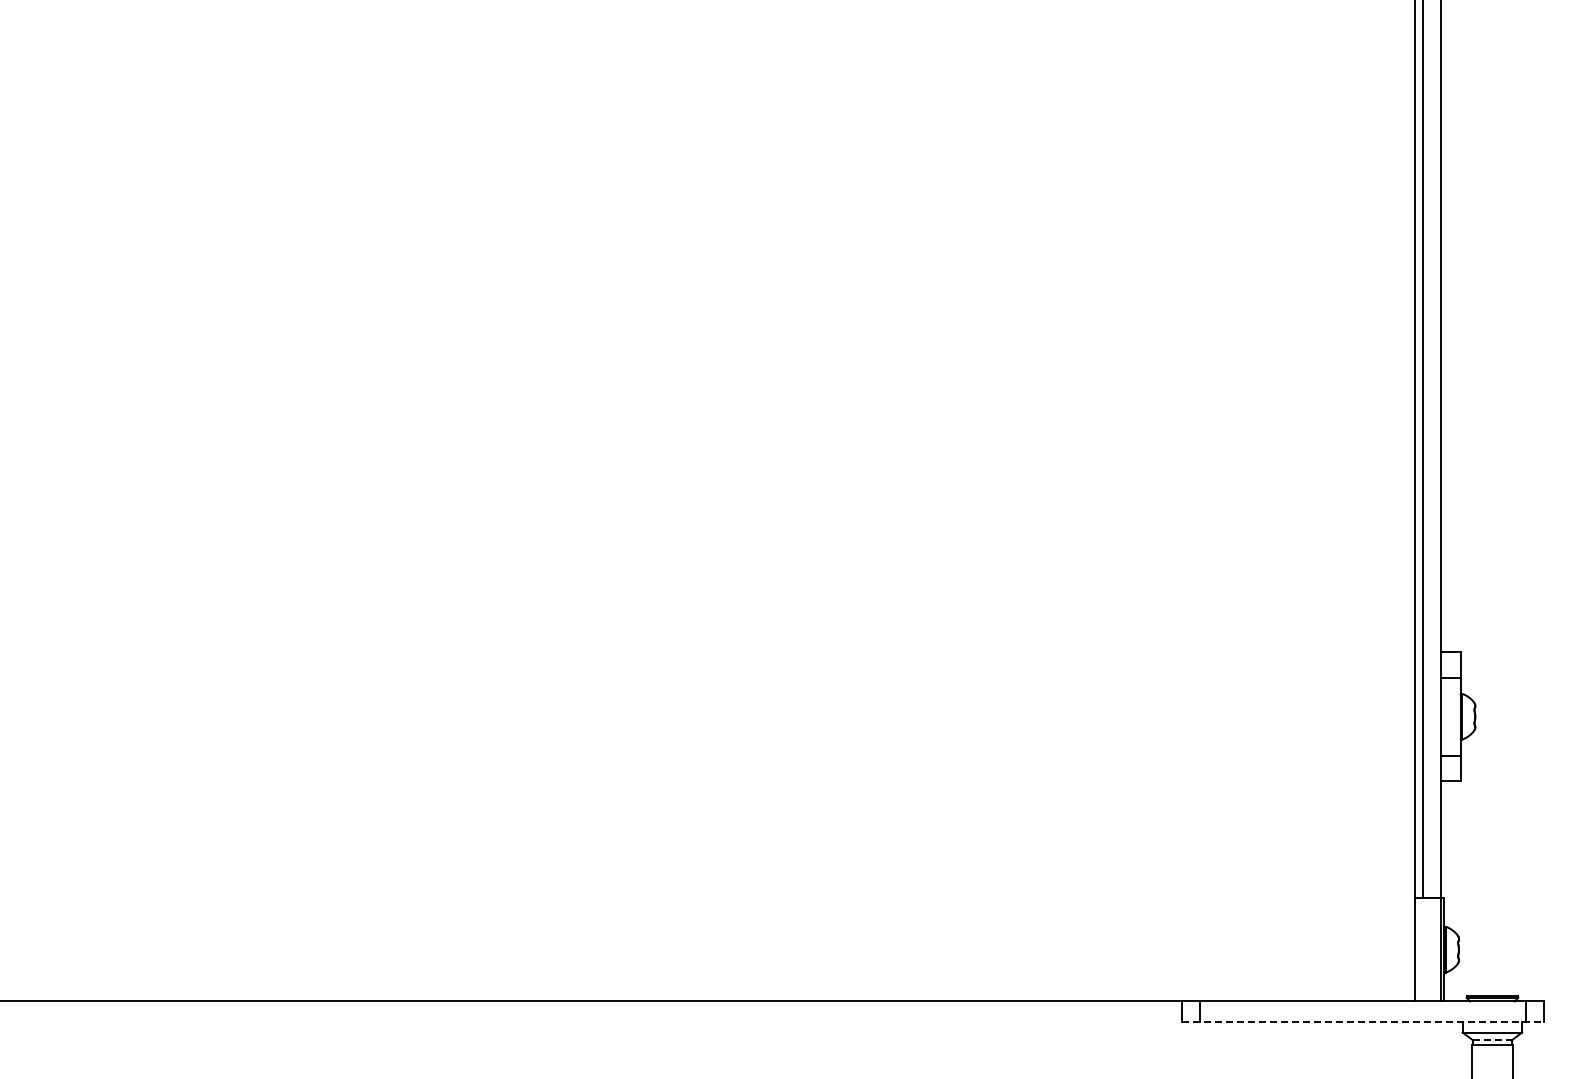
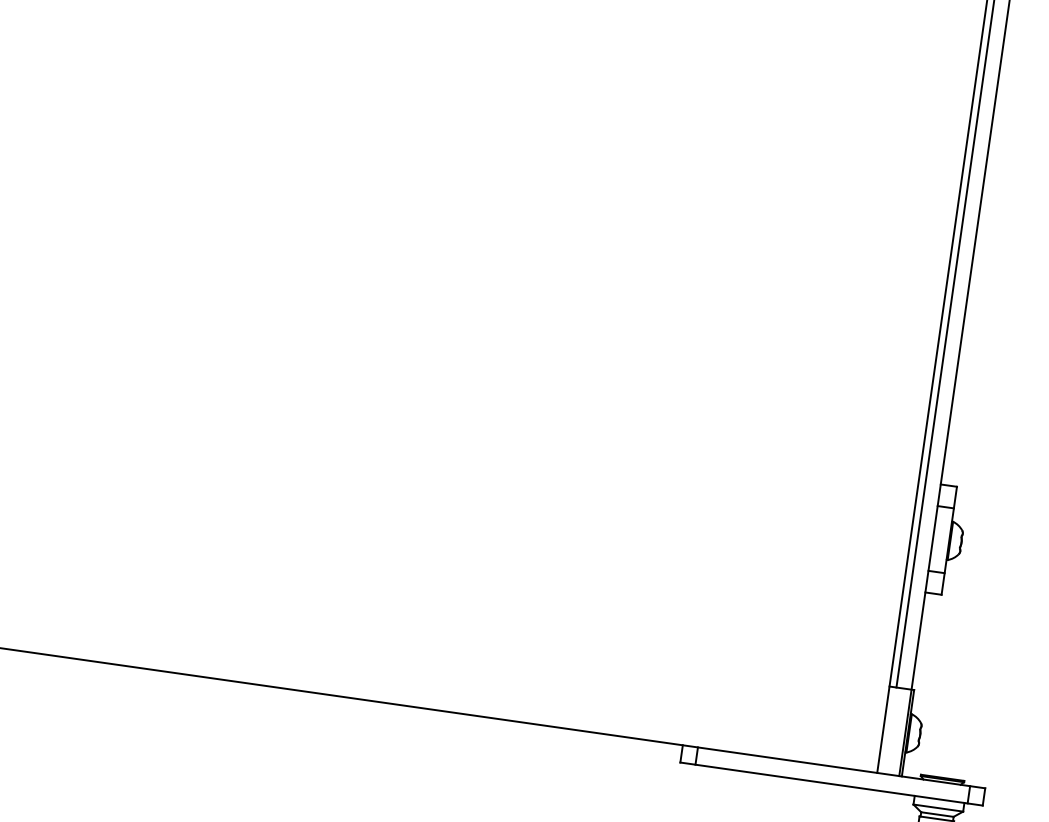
line: (1363, 1022) -> (831, 784), dashed -> solid
line: (1492, 1040) -> (937, 814), dashed -> solid

